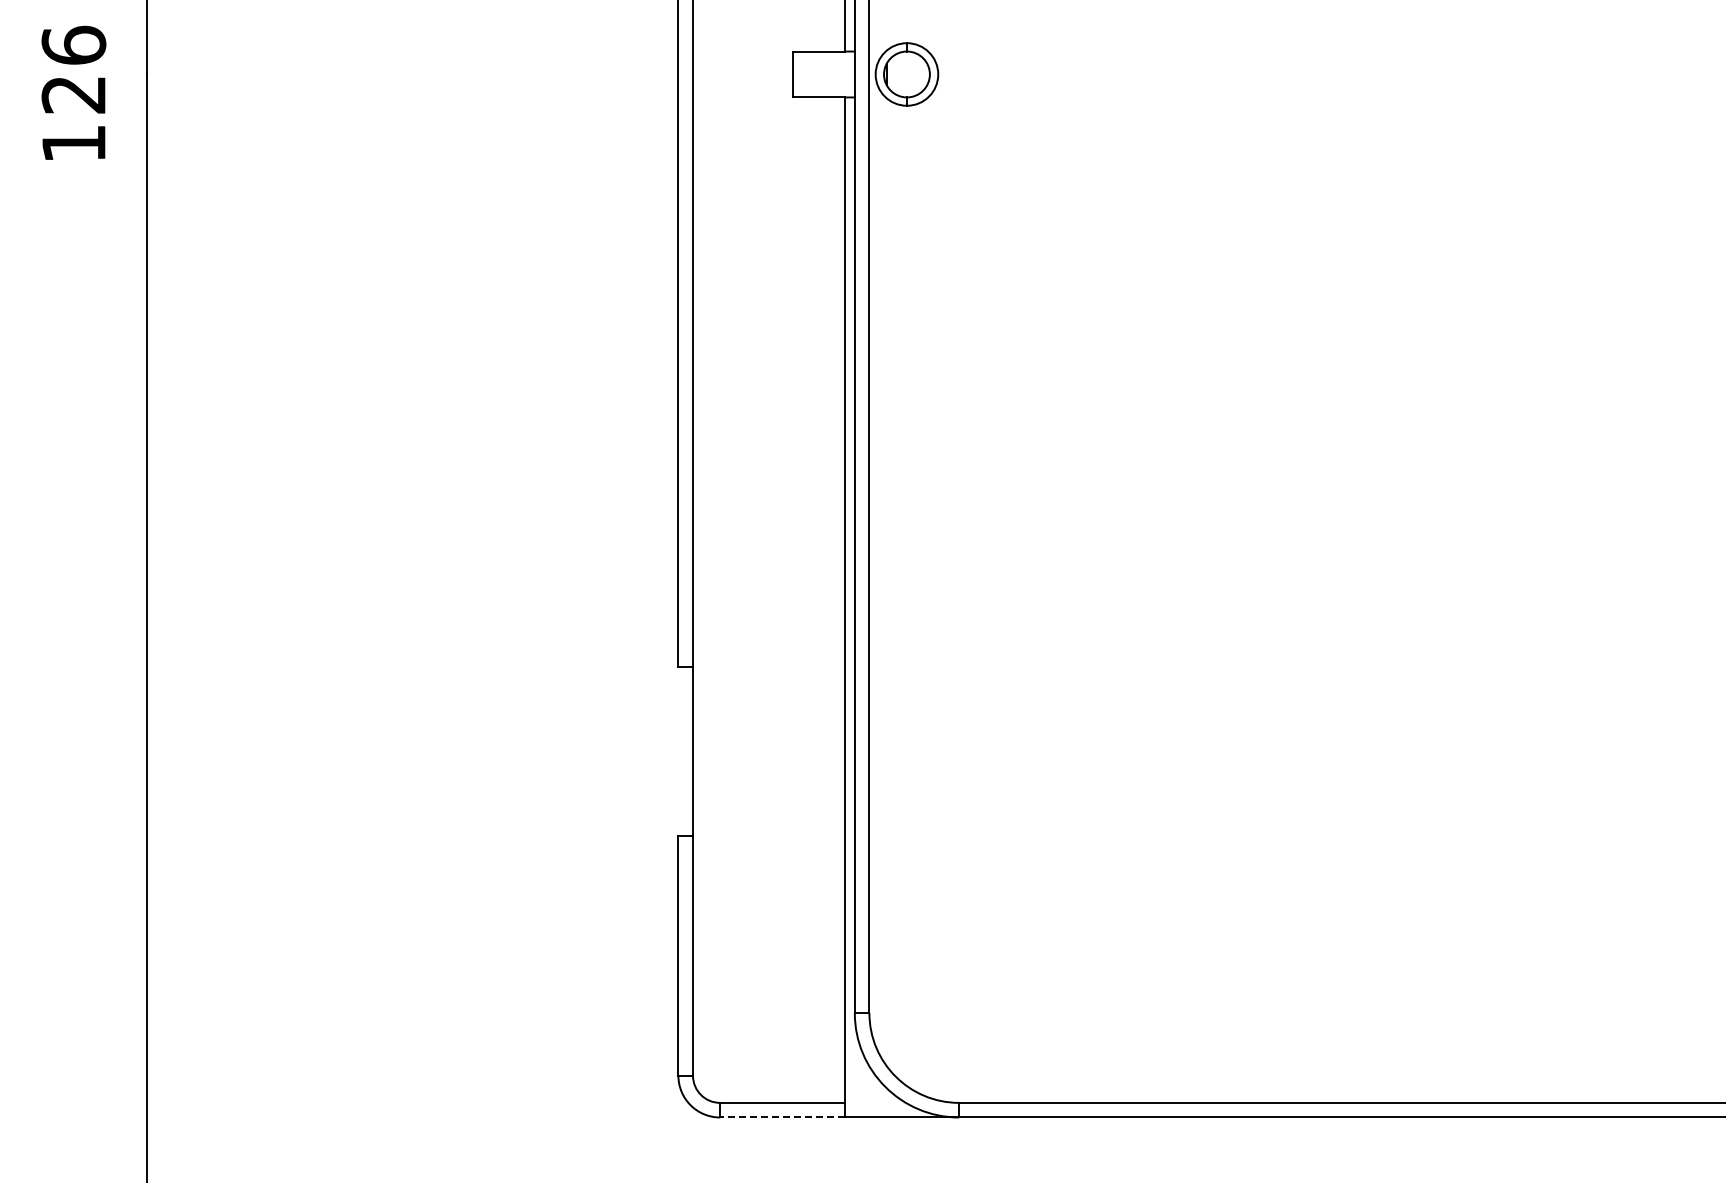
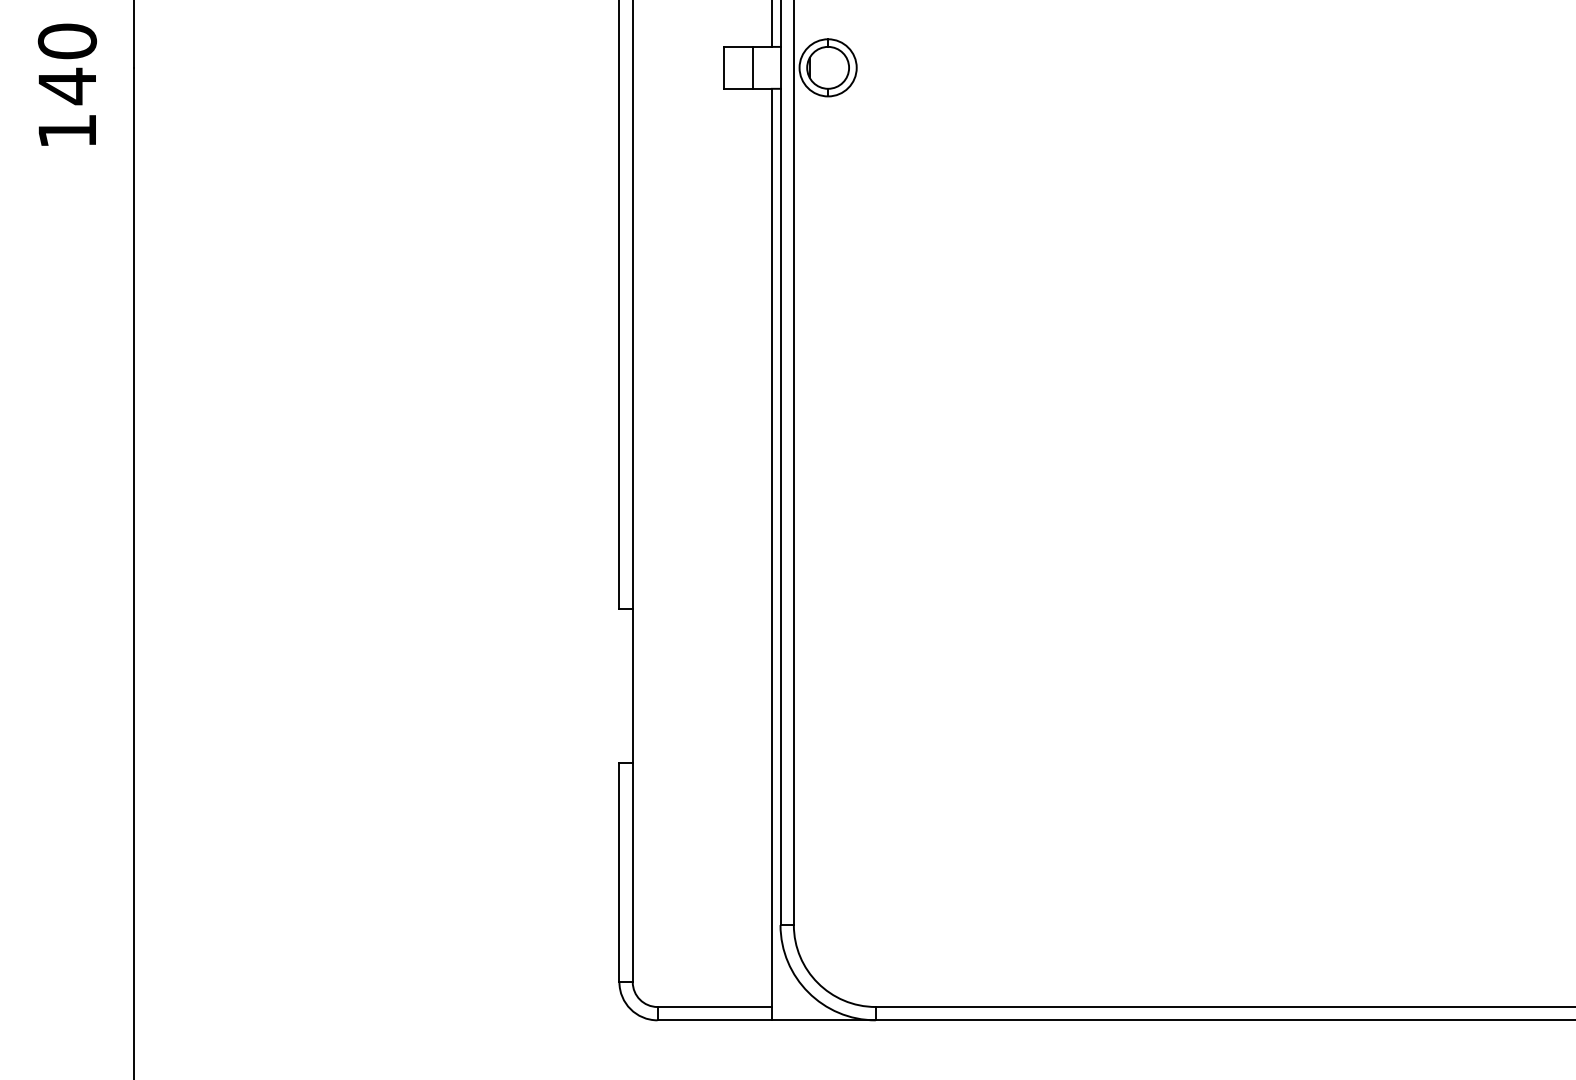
text: (73, 70) -> (67, 64), 126 -> 140
line: (824, 74) -> (752, 67), added
line: (782, 1117) -> (714, 1020), dashed -> solid

